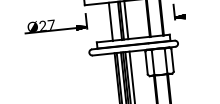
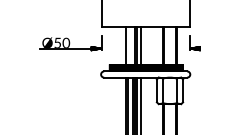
text: (47, 24) -> (62, 42), Ø27 -> Ø50
hatch: (132, 42) -> (145, 68), added

